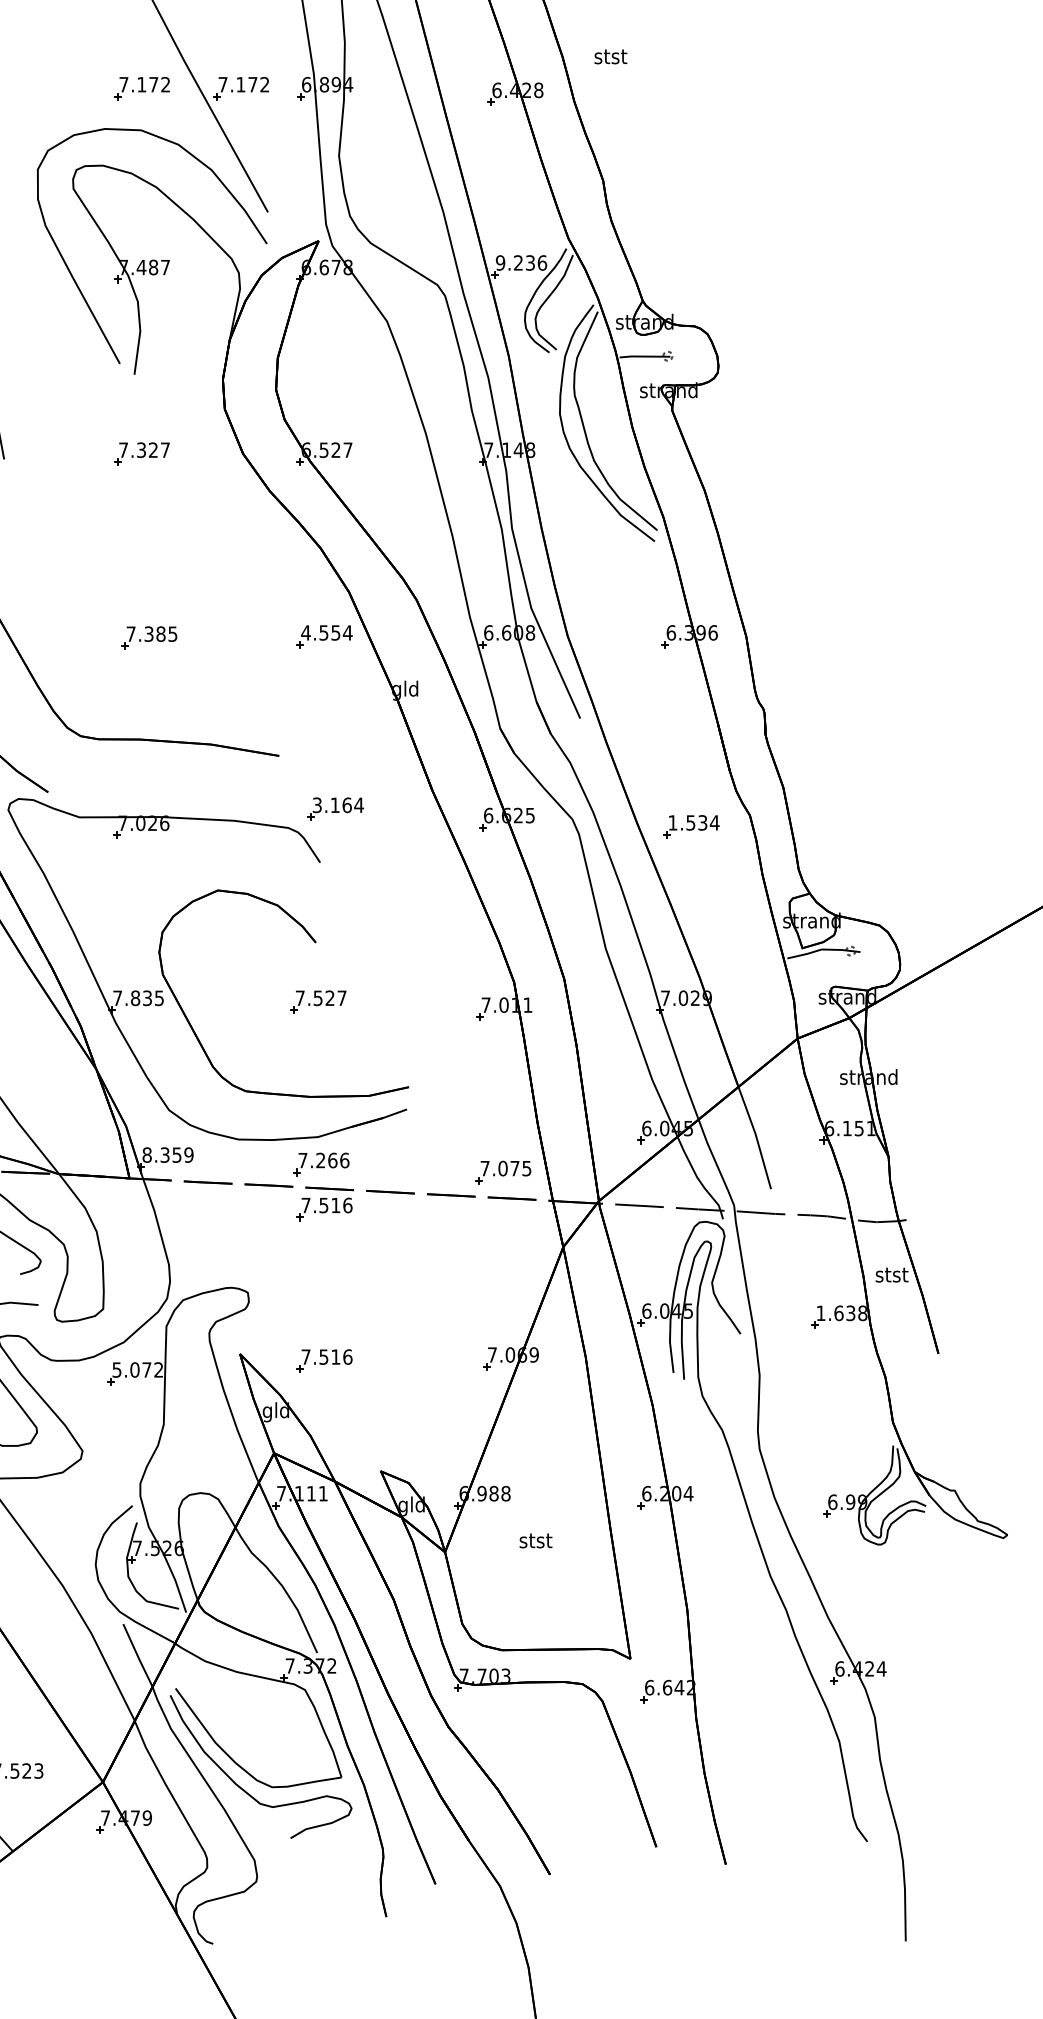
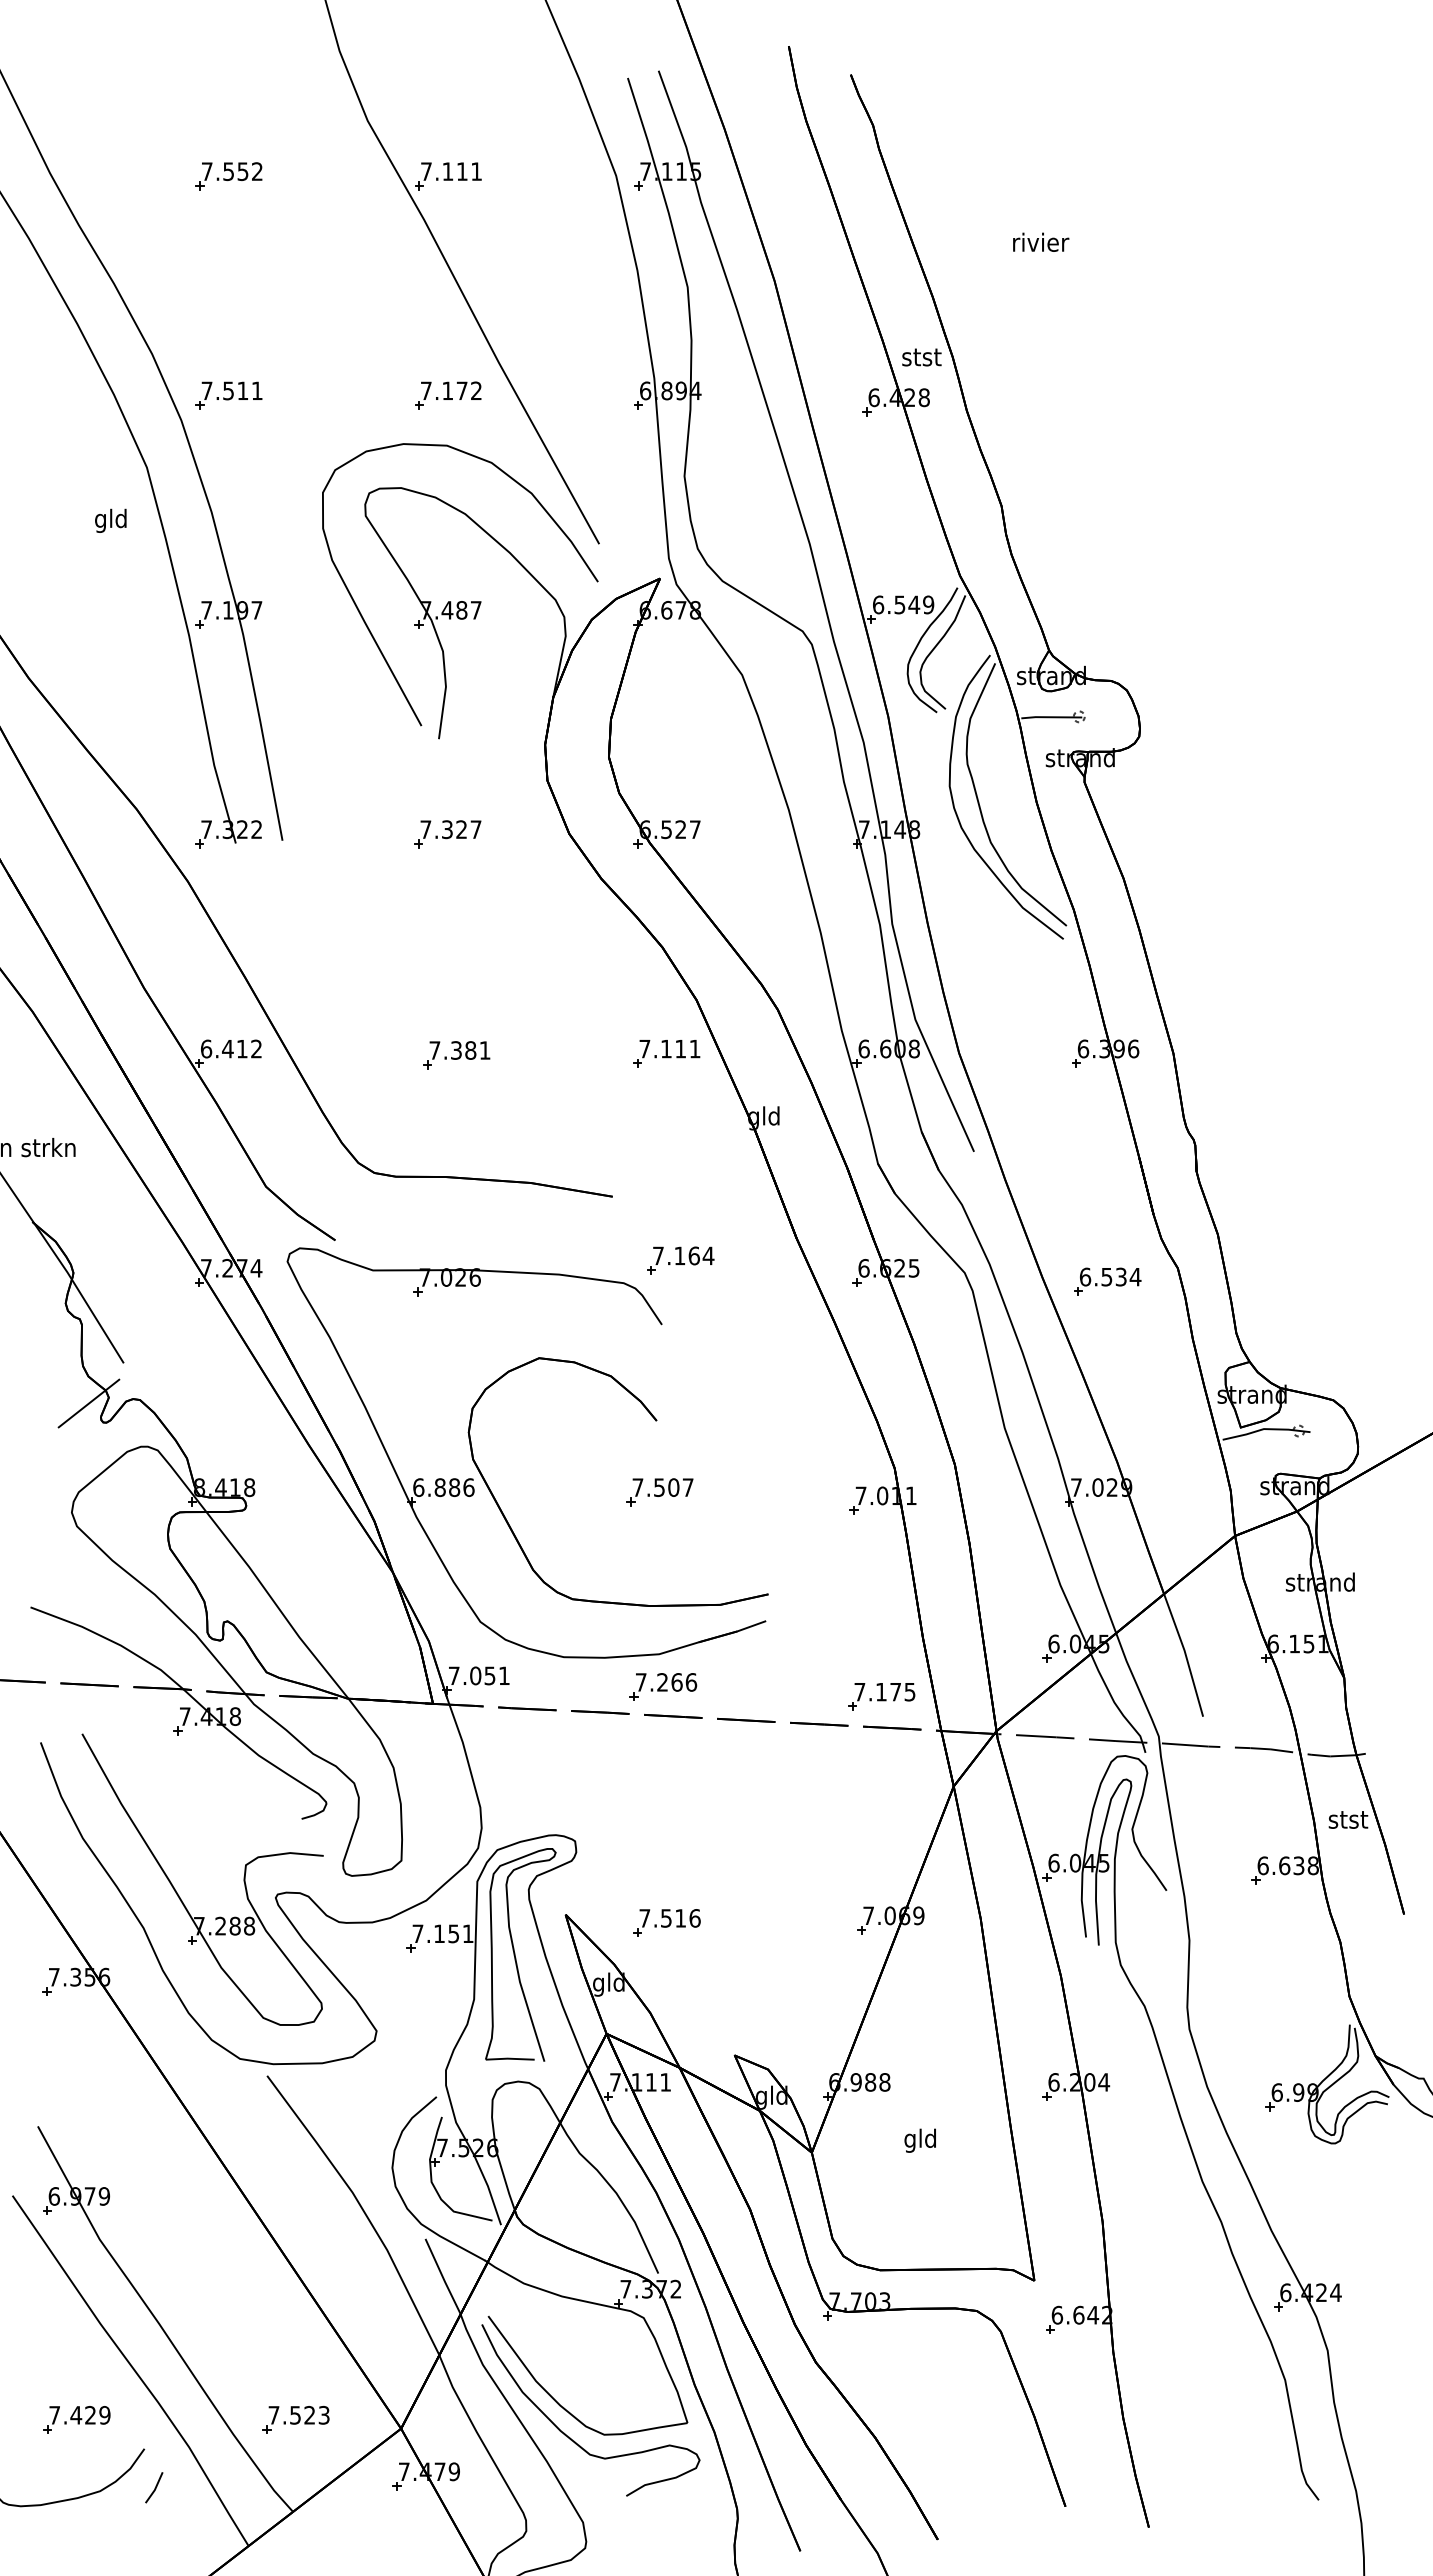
text: (610, 56) -> (921, 357), moved
part: (241, 88) -> (567, 395), removed
text: (521, 262) -> (903, 604), 9.236 -> 6.549
text: (326, 632) -> (669, 1048), 4.554 -> 7.111
text: (172, 634) -> (484, 1050), 7.385 -> 7.381
text: (317, 804) -> (658, 1255), 3.164 -> 7.164
text: (673, 822) -> (1085, 1276), 1.534 -> 6.534
text: (138, 998) -> (443, 1487), 7.835 -> 6.886
text: (329, 998) -> (673, 1487), 7.527 -> 7.507
text: (167, 1154) -> (478, 1675), 8.359 -> 7.051
text: (503, 1168) -> (881, 1691), 7.075 -> 7.175
part: (324, 1208) -> (666, 1740), removed
text: (820, 1313) -> (1262, 1865), 1.638 -> 6.638
text: (137, 1369) -> (442, 1933), 5.072 -> 7.151
part: (202, 1387) -> (520, 1954), added
text: (535, 1542) -> (920, 2140), stst -> gld

